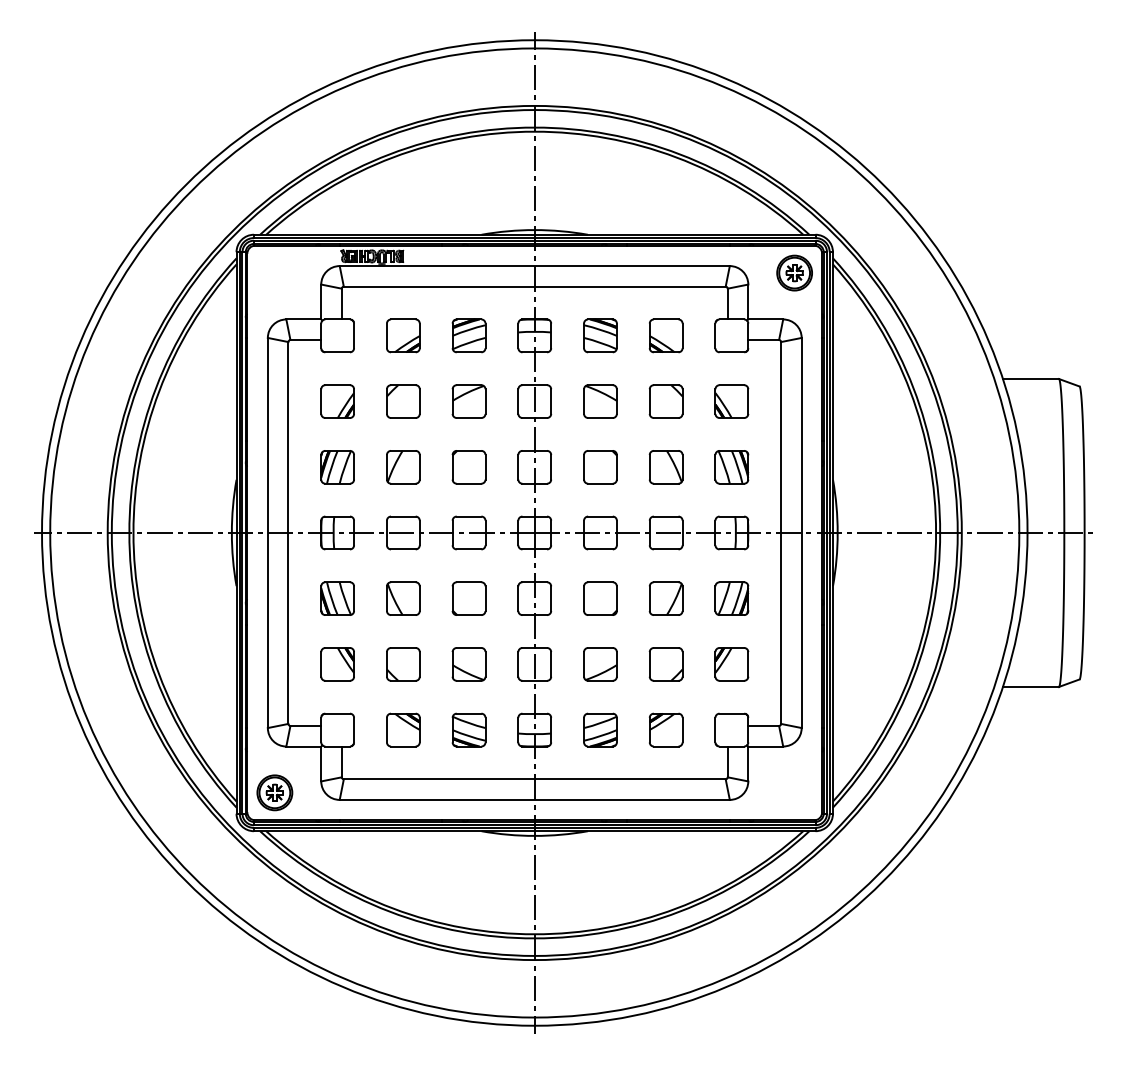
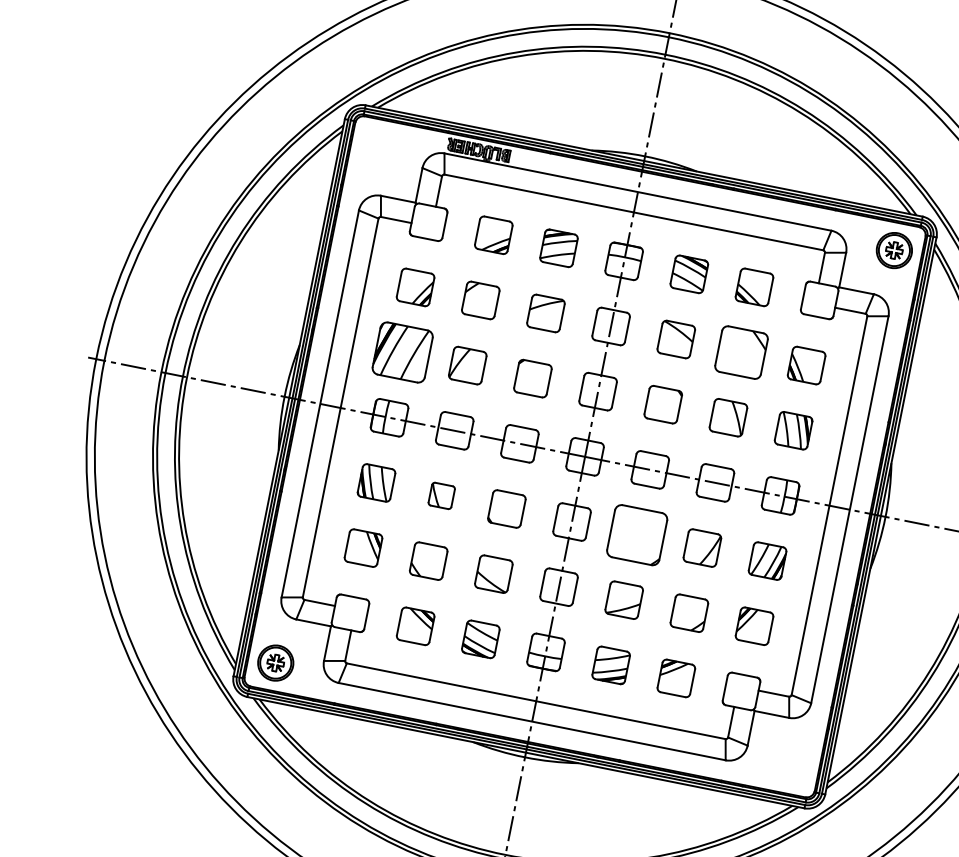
part: (665, 401) -> (740, 352), size x1.4
part: (337, 467) -> (402, 352), size x1.6
part: (403, 598) -> (441, 495), size x0.7
part: (600, 598) -> (637, 534), size x1.6

